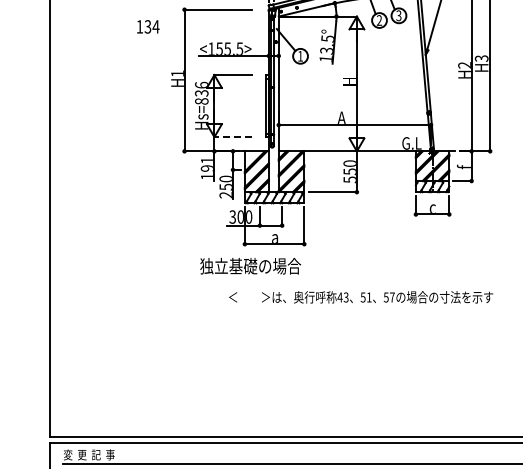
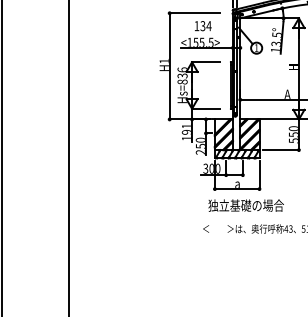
text: (148, 26) -> (203, 25), moved
line: (232, 137) -> (205, 109), dashed -> solid
text: (250, 265) -> (246, 205), moved

